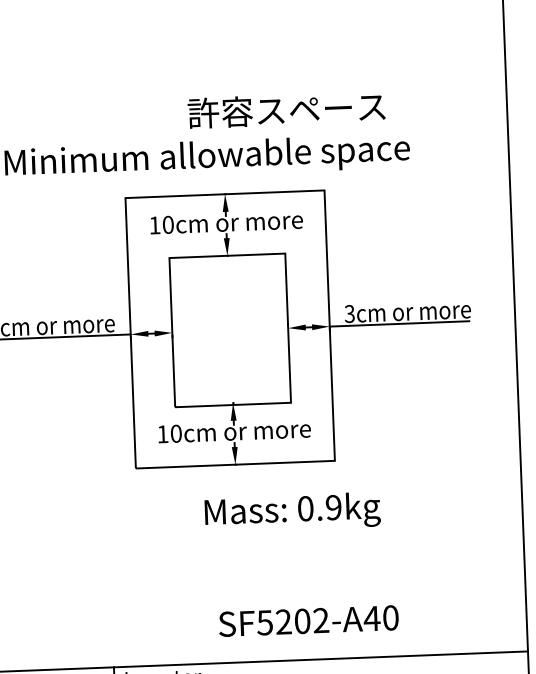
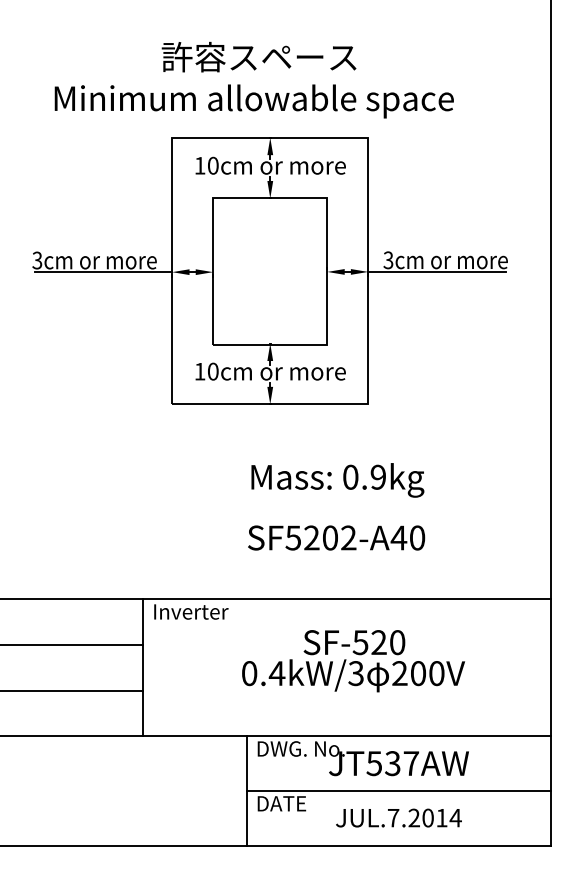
text: (286, 109) -> (258, 56), moved
text: (292, 512) -> (337, 480), moved
text: (308, 620) -> (336, 537), moved

